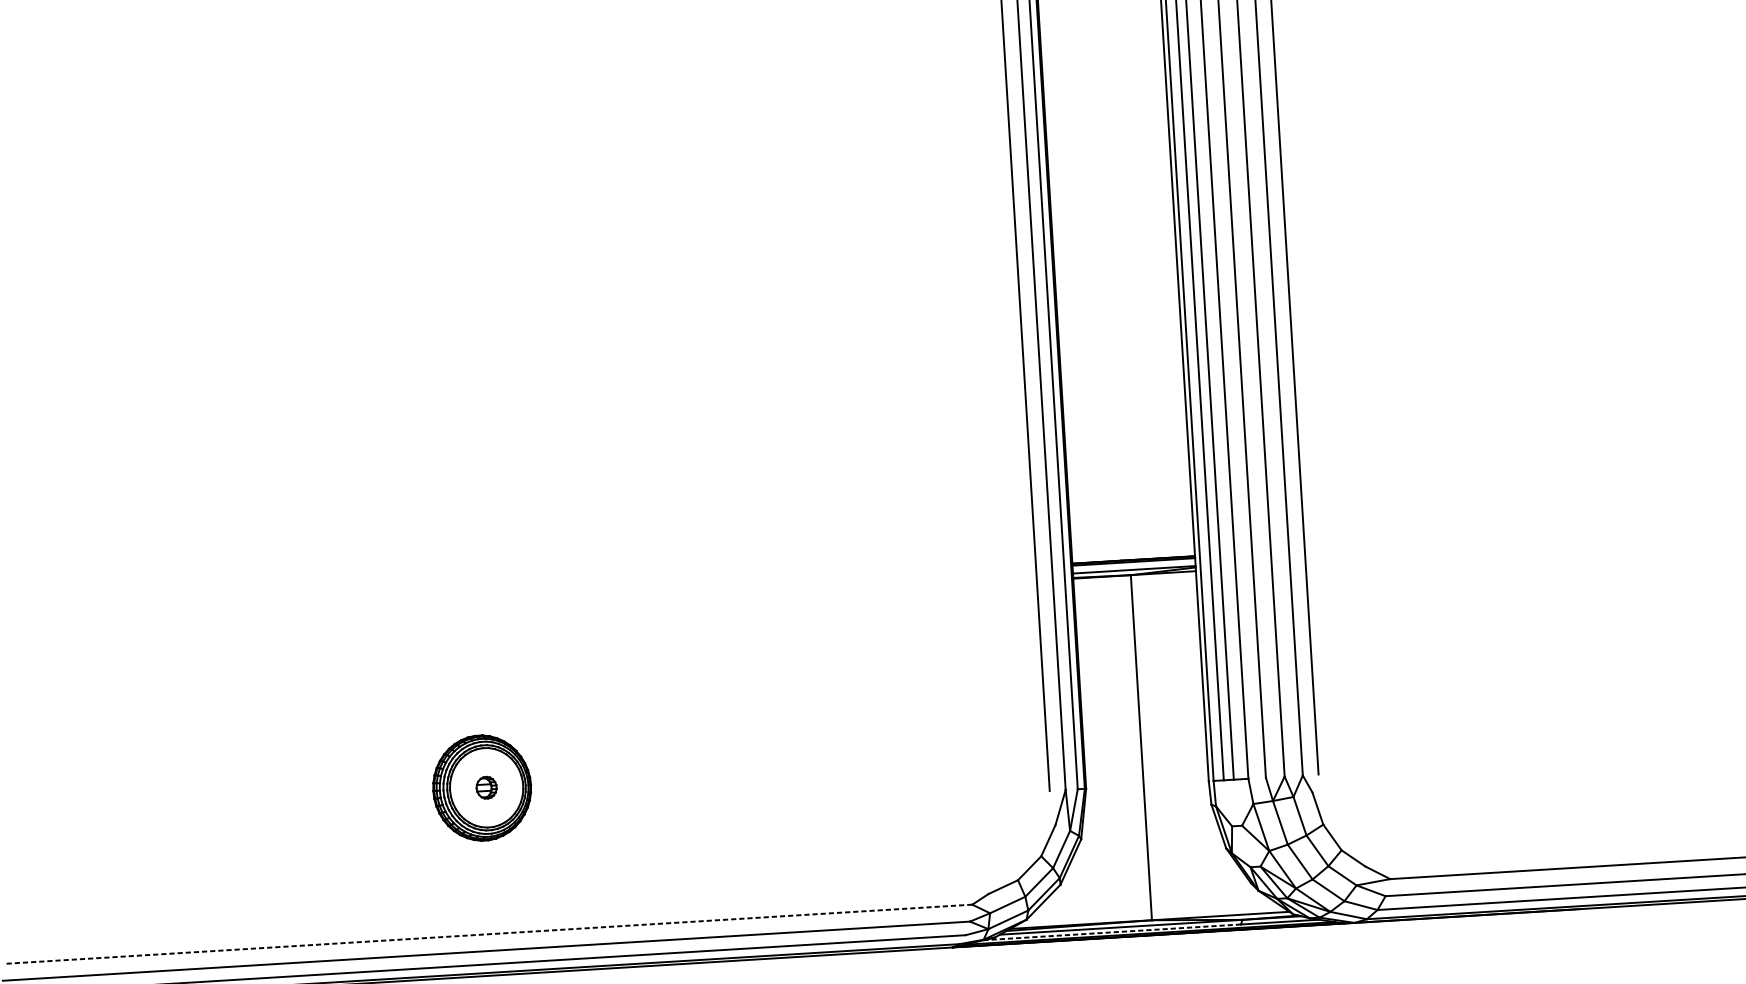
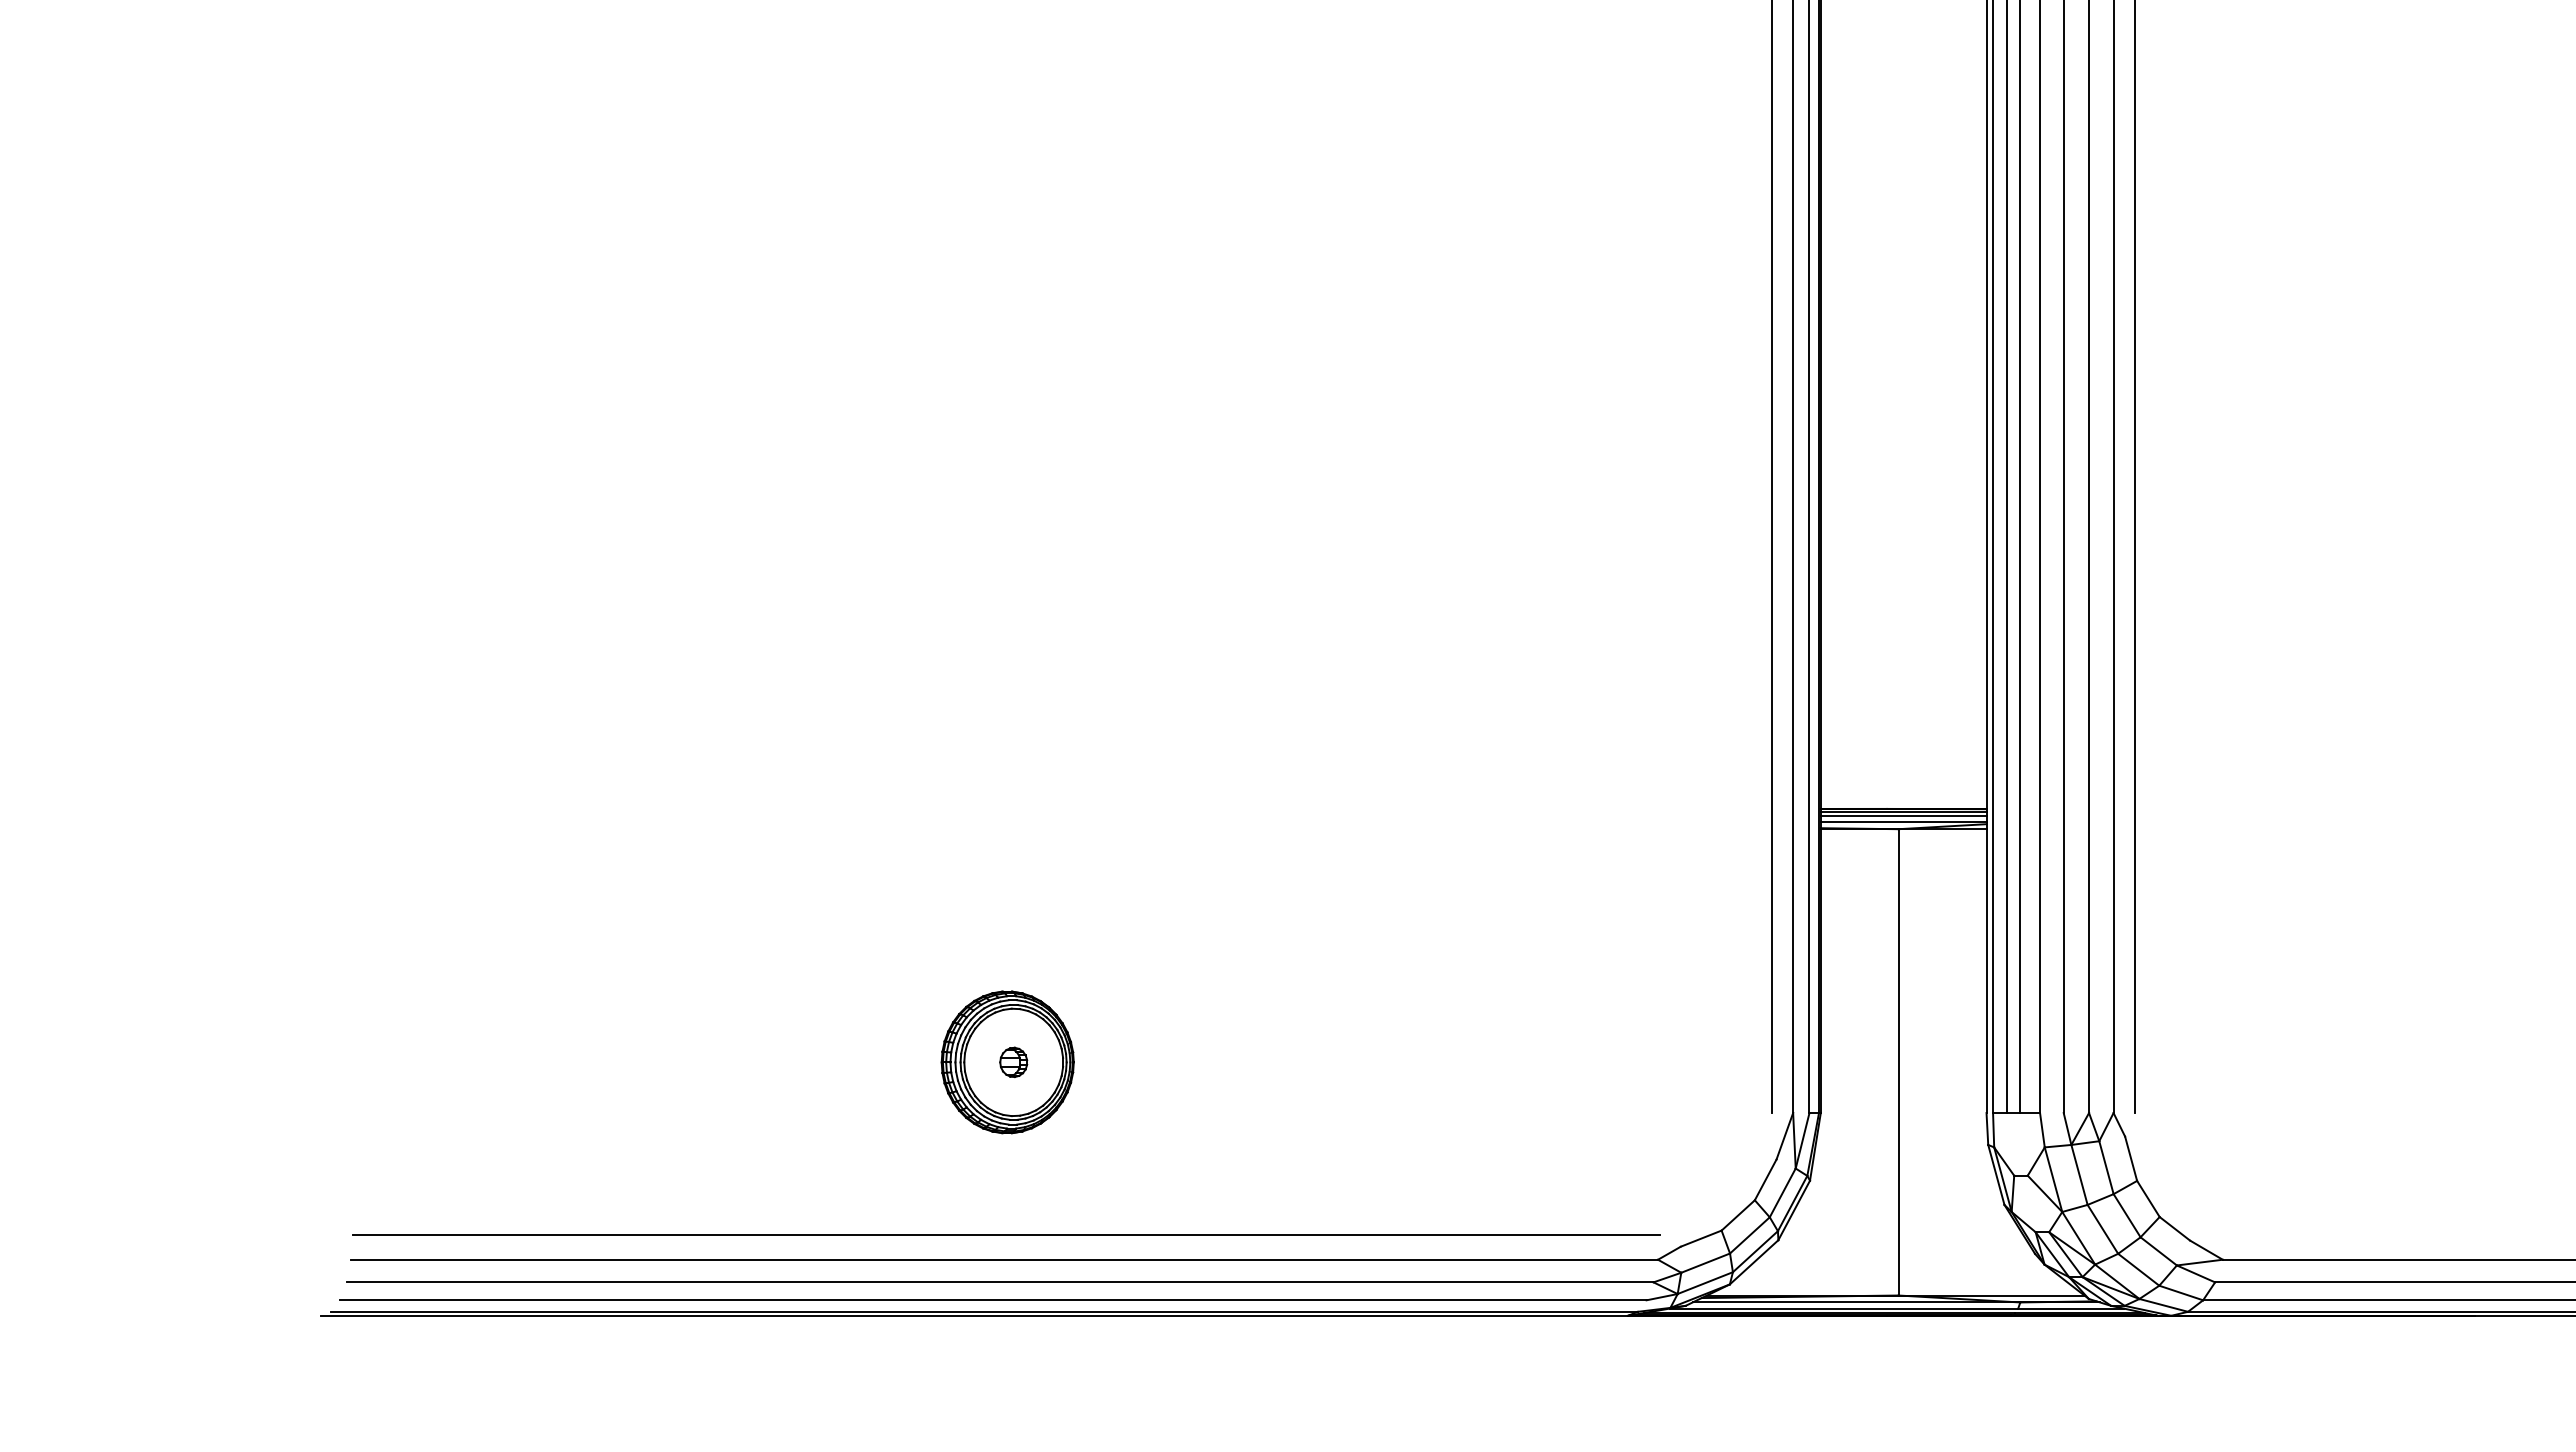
line: (1133, 565) -> (1903, 816), added
line: (488, 915) -> (1005, 1234), added
line: (1112, 932) -> (1844, 1308), dashed -> solid
line: (488, 934) -> (1004, 1259), dashed -> solid

